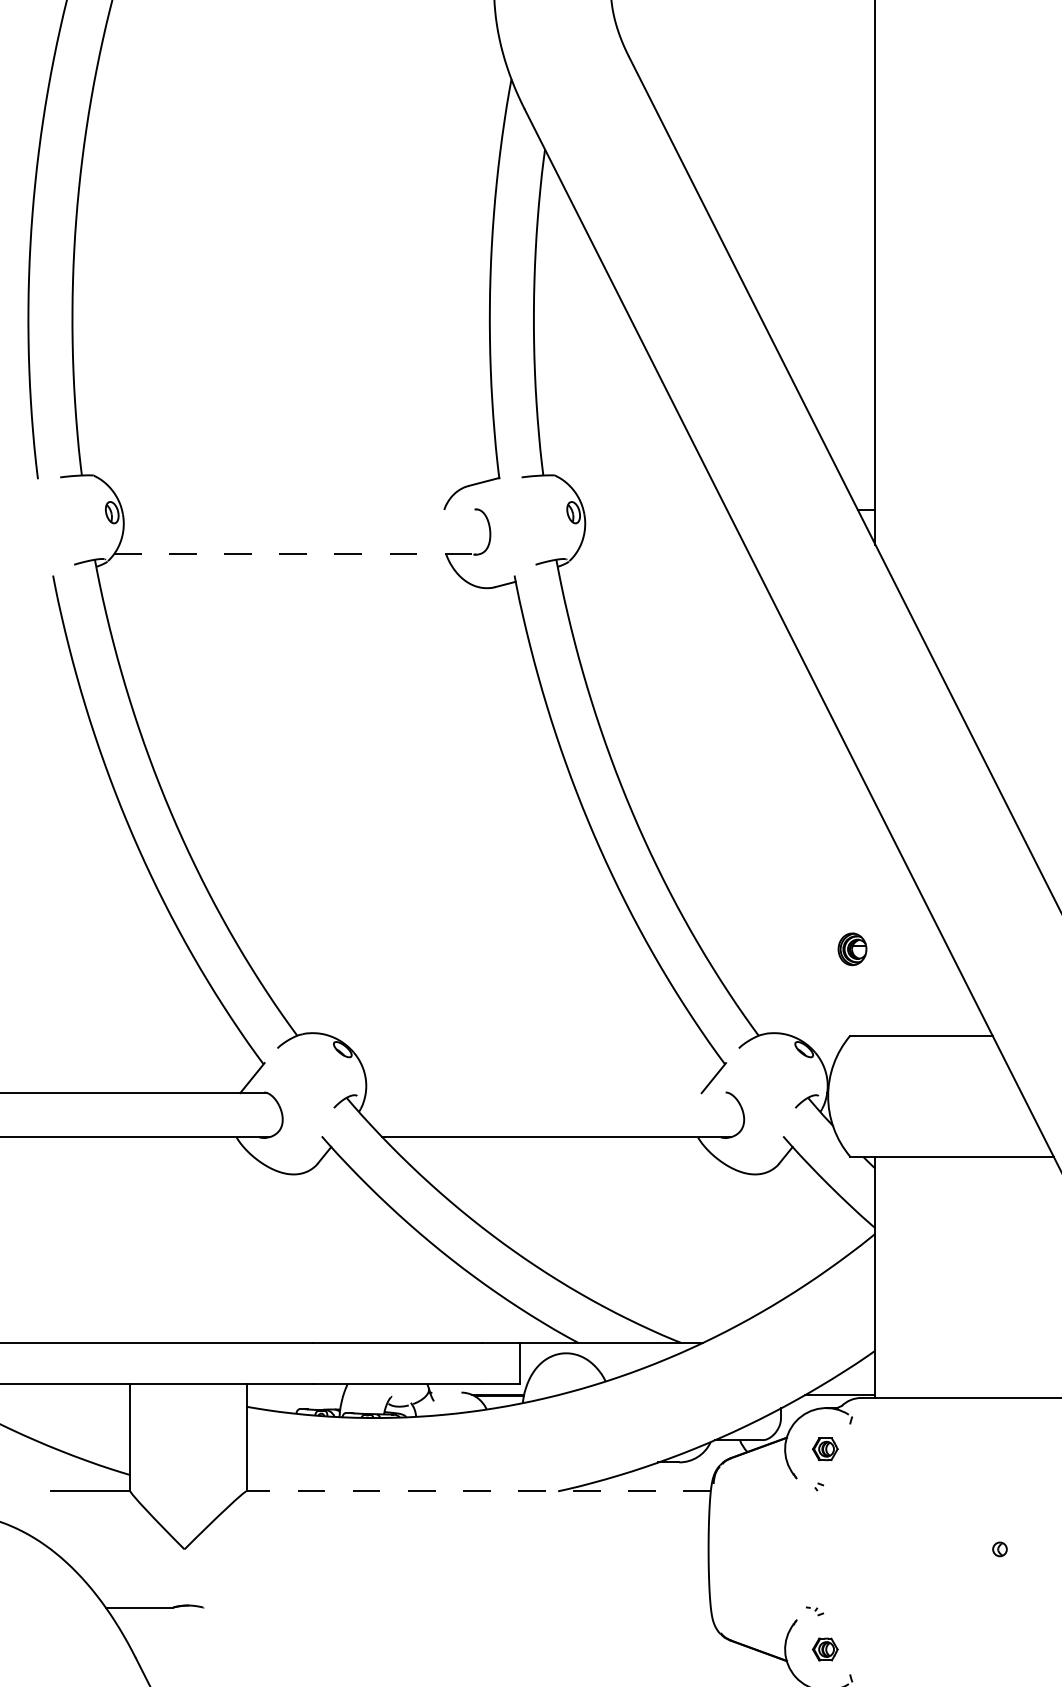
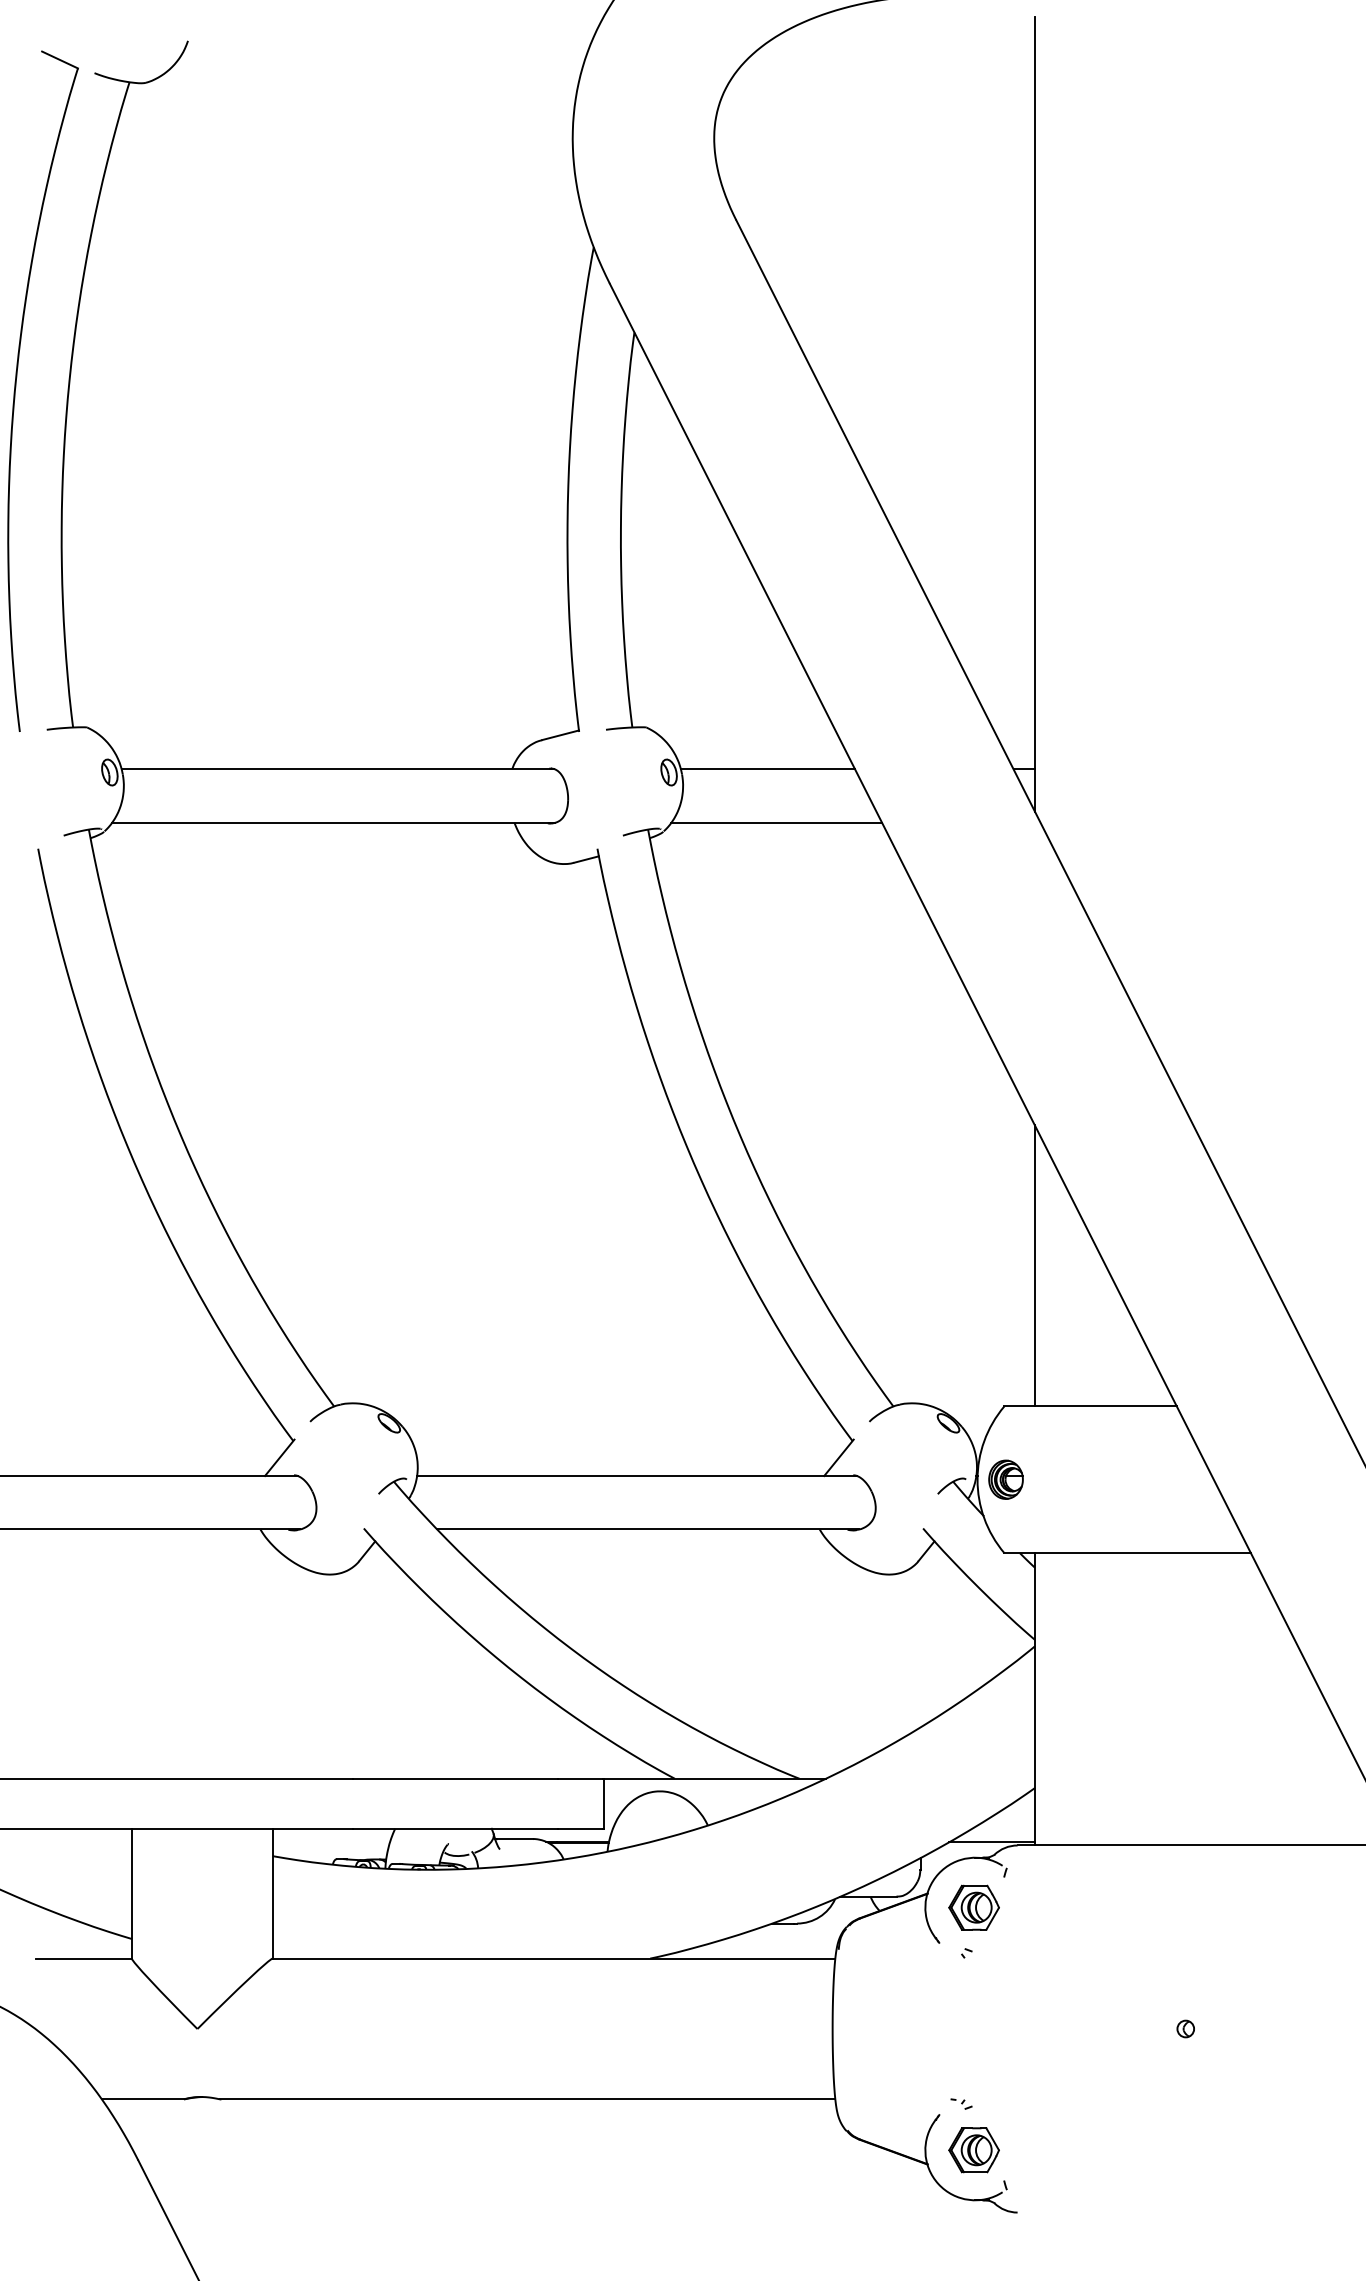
line: (300, 510) -> (337, 769), added
line: (654, 510) -> (767, 769), added
line: (296, 553) -> (333, 822), dashed -> solid
line: (662, 553) -> (776, 822), added
line: (875, 919) -> (1034, 1265), added
part: (852, 949) -> (1005, 1479), moved
line: (546, 1093) -> (636, 1476), added
line: (446, 1393) -> (514, 1839), added
part: (824, 1449) -> (973, 1907), size x1.67
line: (478, 1491) -> (553, 1958), dashed -> solid
line: (456, 1607) -> (527, 2099), added
part: (824, 1649) -> (973, 2150), size x1.67

